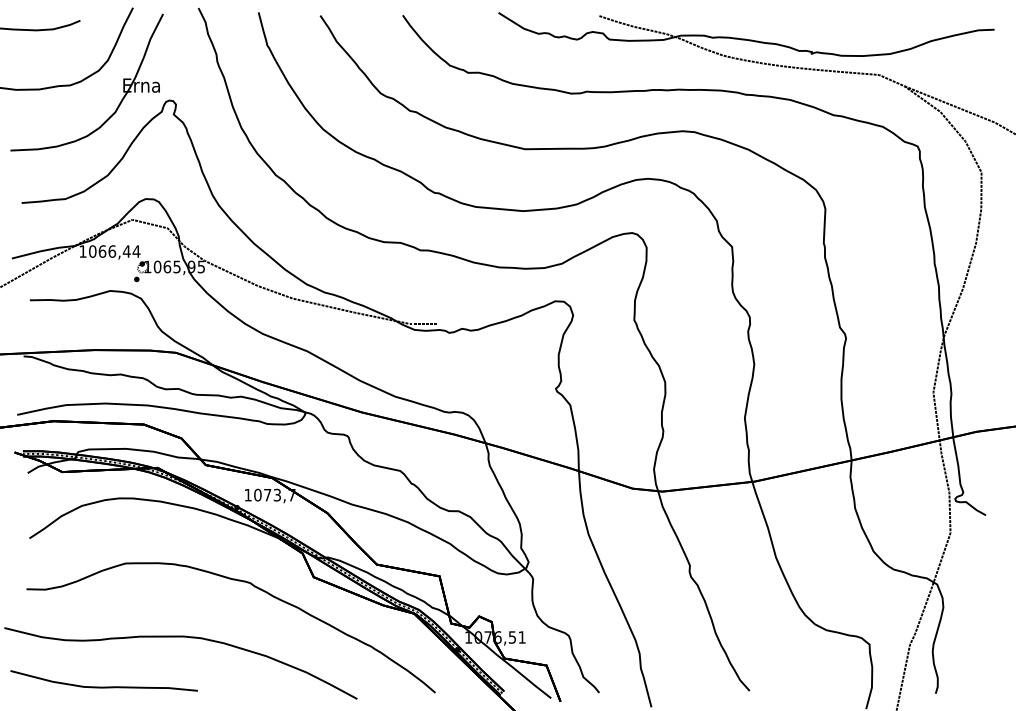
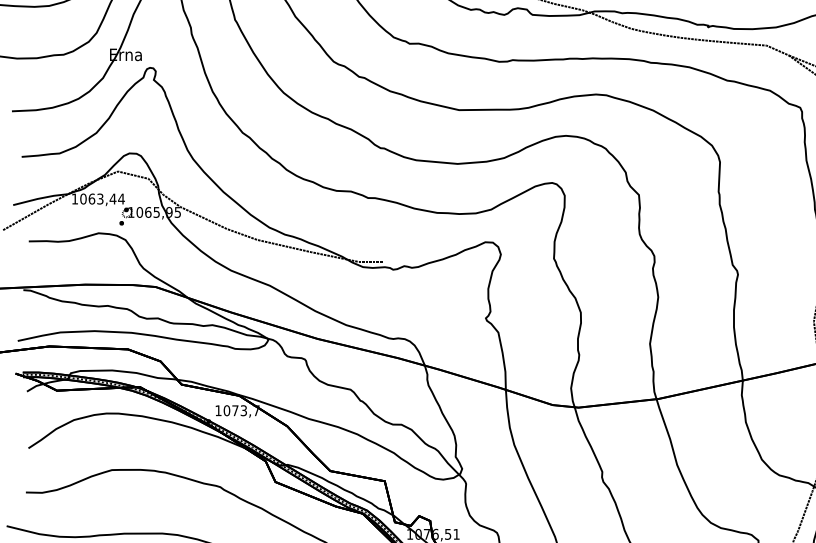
text: (112, 251) -> (100, 199), 1066,44 -> 1063,44

